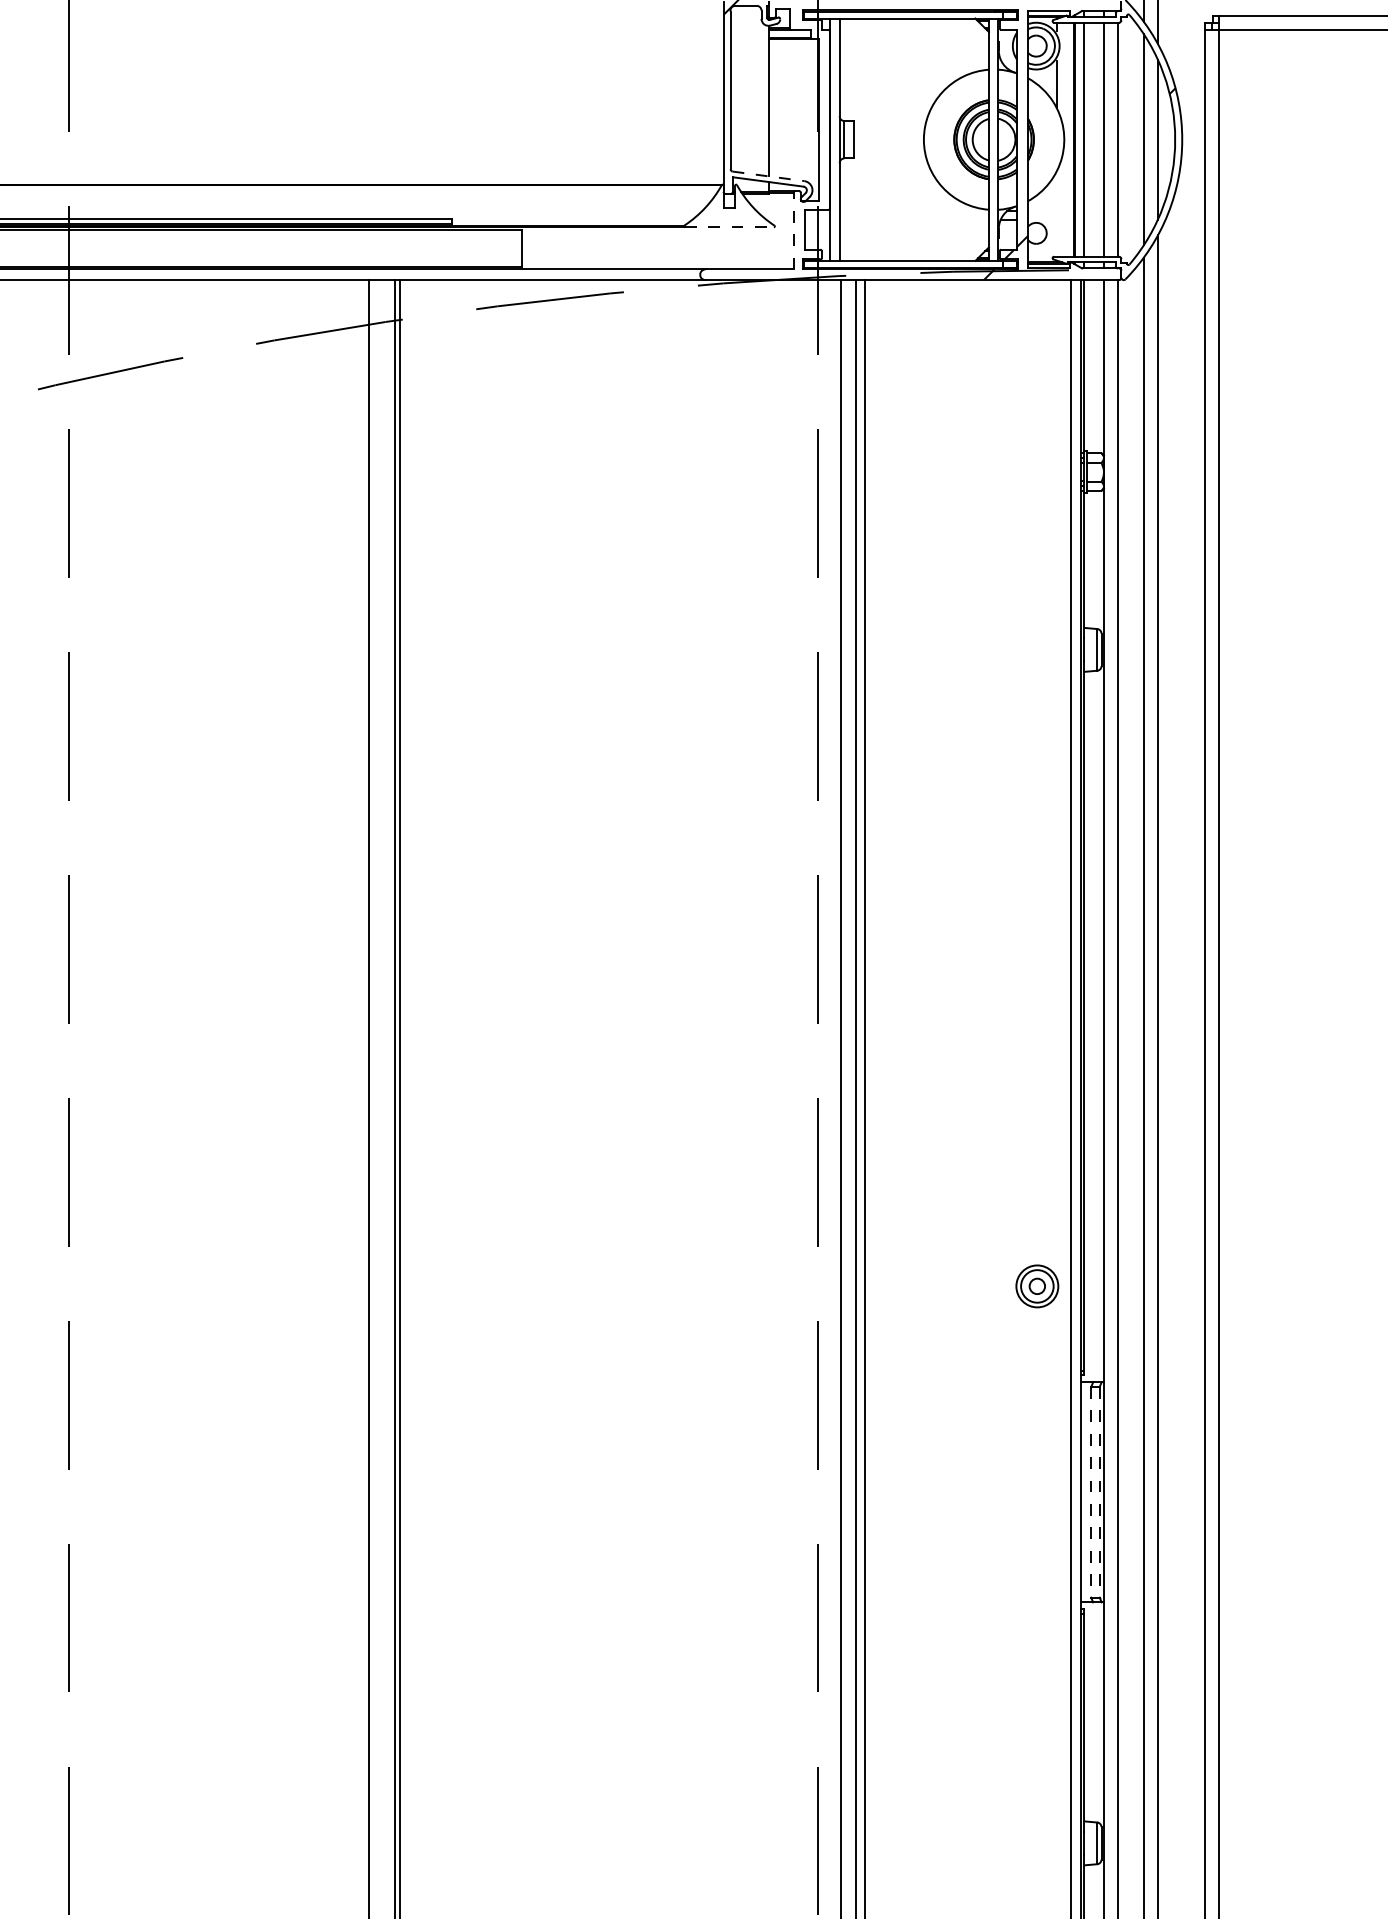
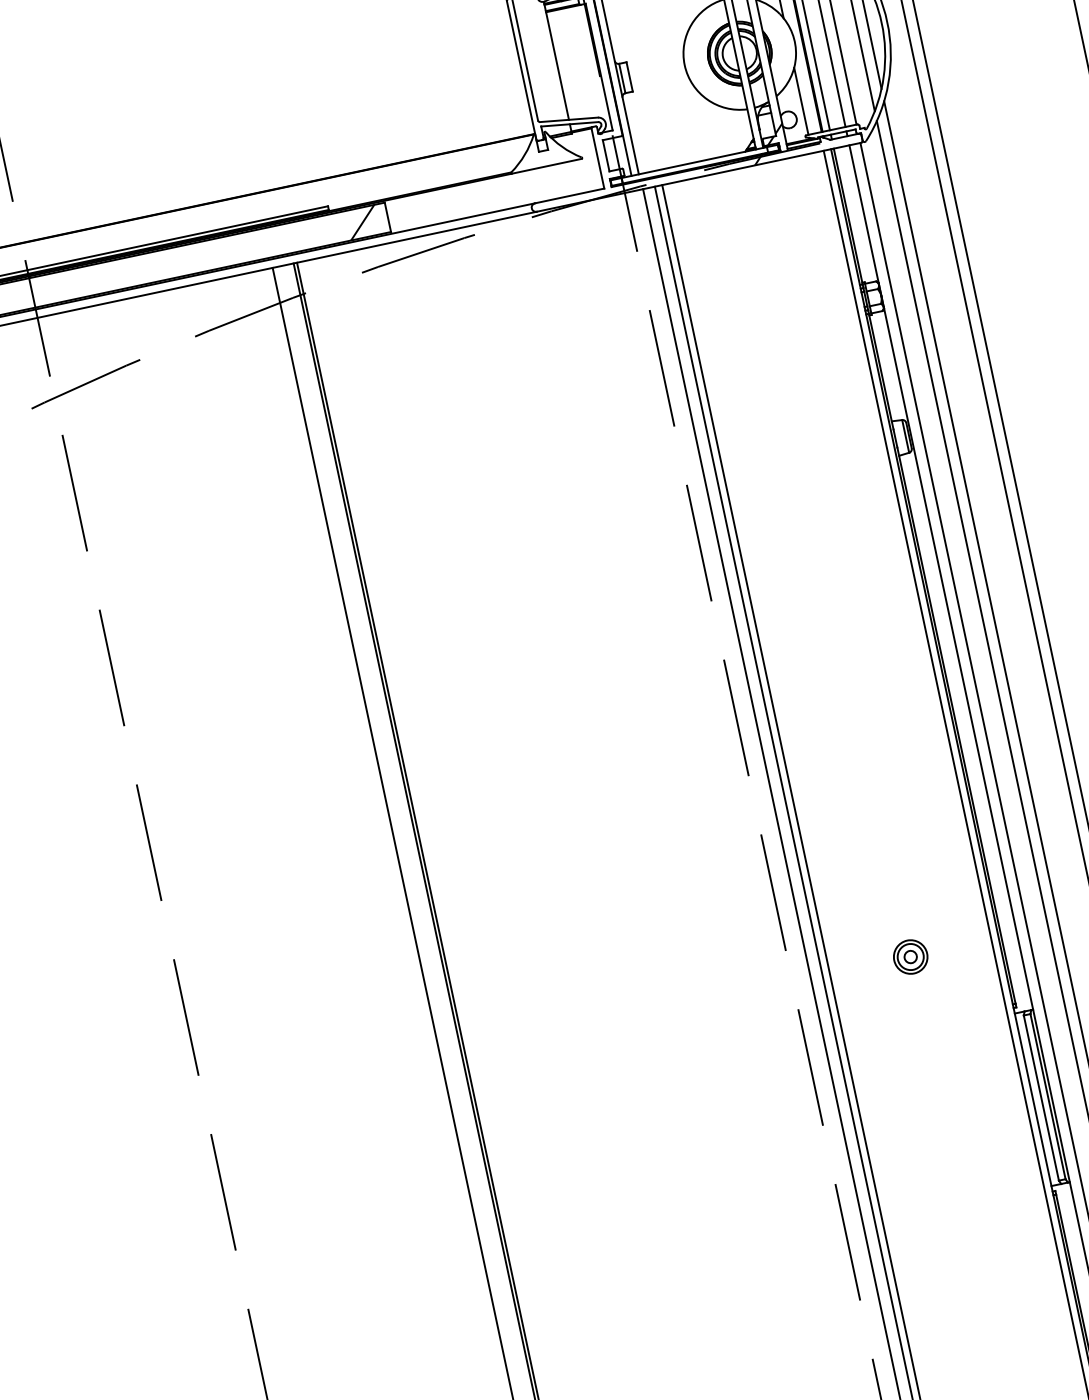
line: (769, 176) -> (569, 119), dashed -> solid
line: (1056, 213) -> (801, 100), added
line: (729, 227) -> (546, 166), dashed -> solid
line: (793, 230) -> (597, 158), dashed -> solid
hatch: (489, 248) -> (362, 222), added
part: (1037, 1286) -> (910, 957), moved
line: (1091, 1492) -> (1041, 1098), dashed -> solid
line: (1099, 1492) -> (1047, 1096), dashed -> solid

